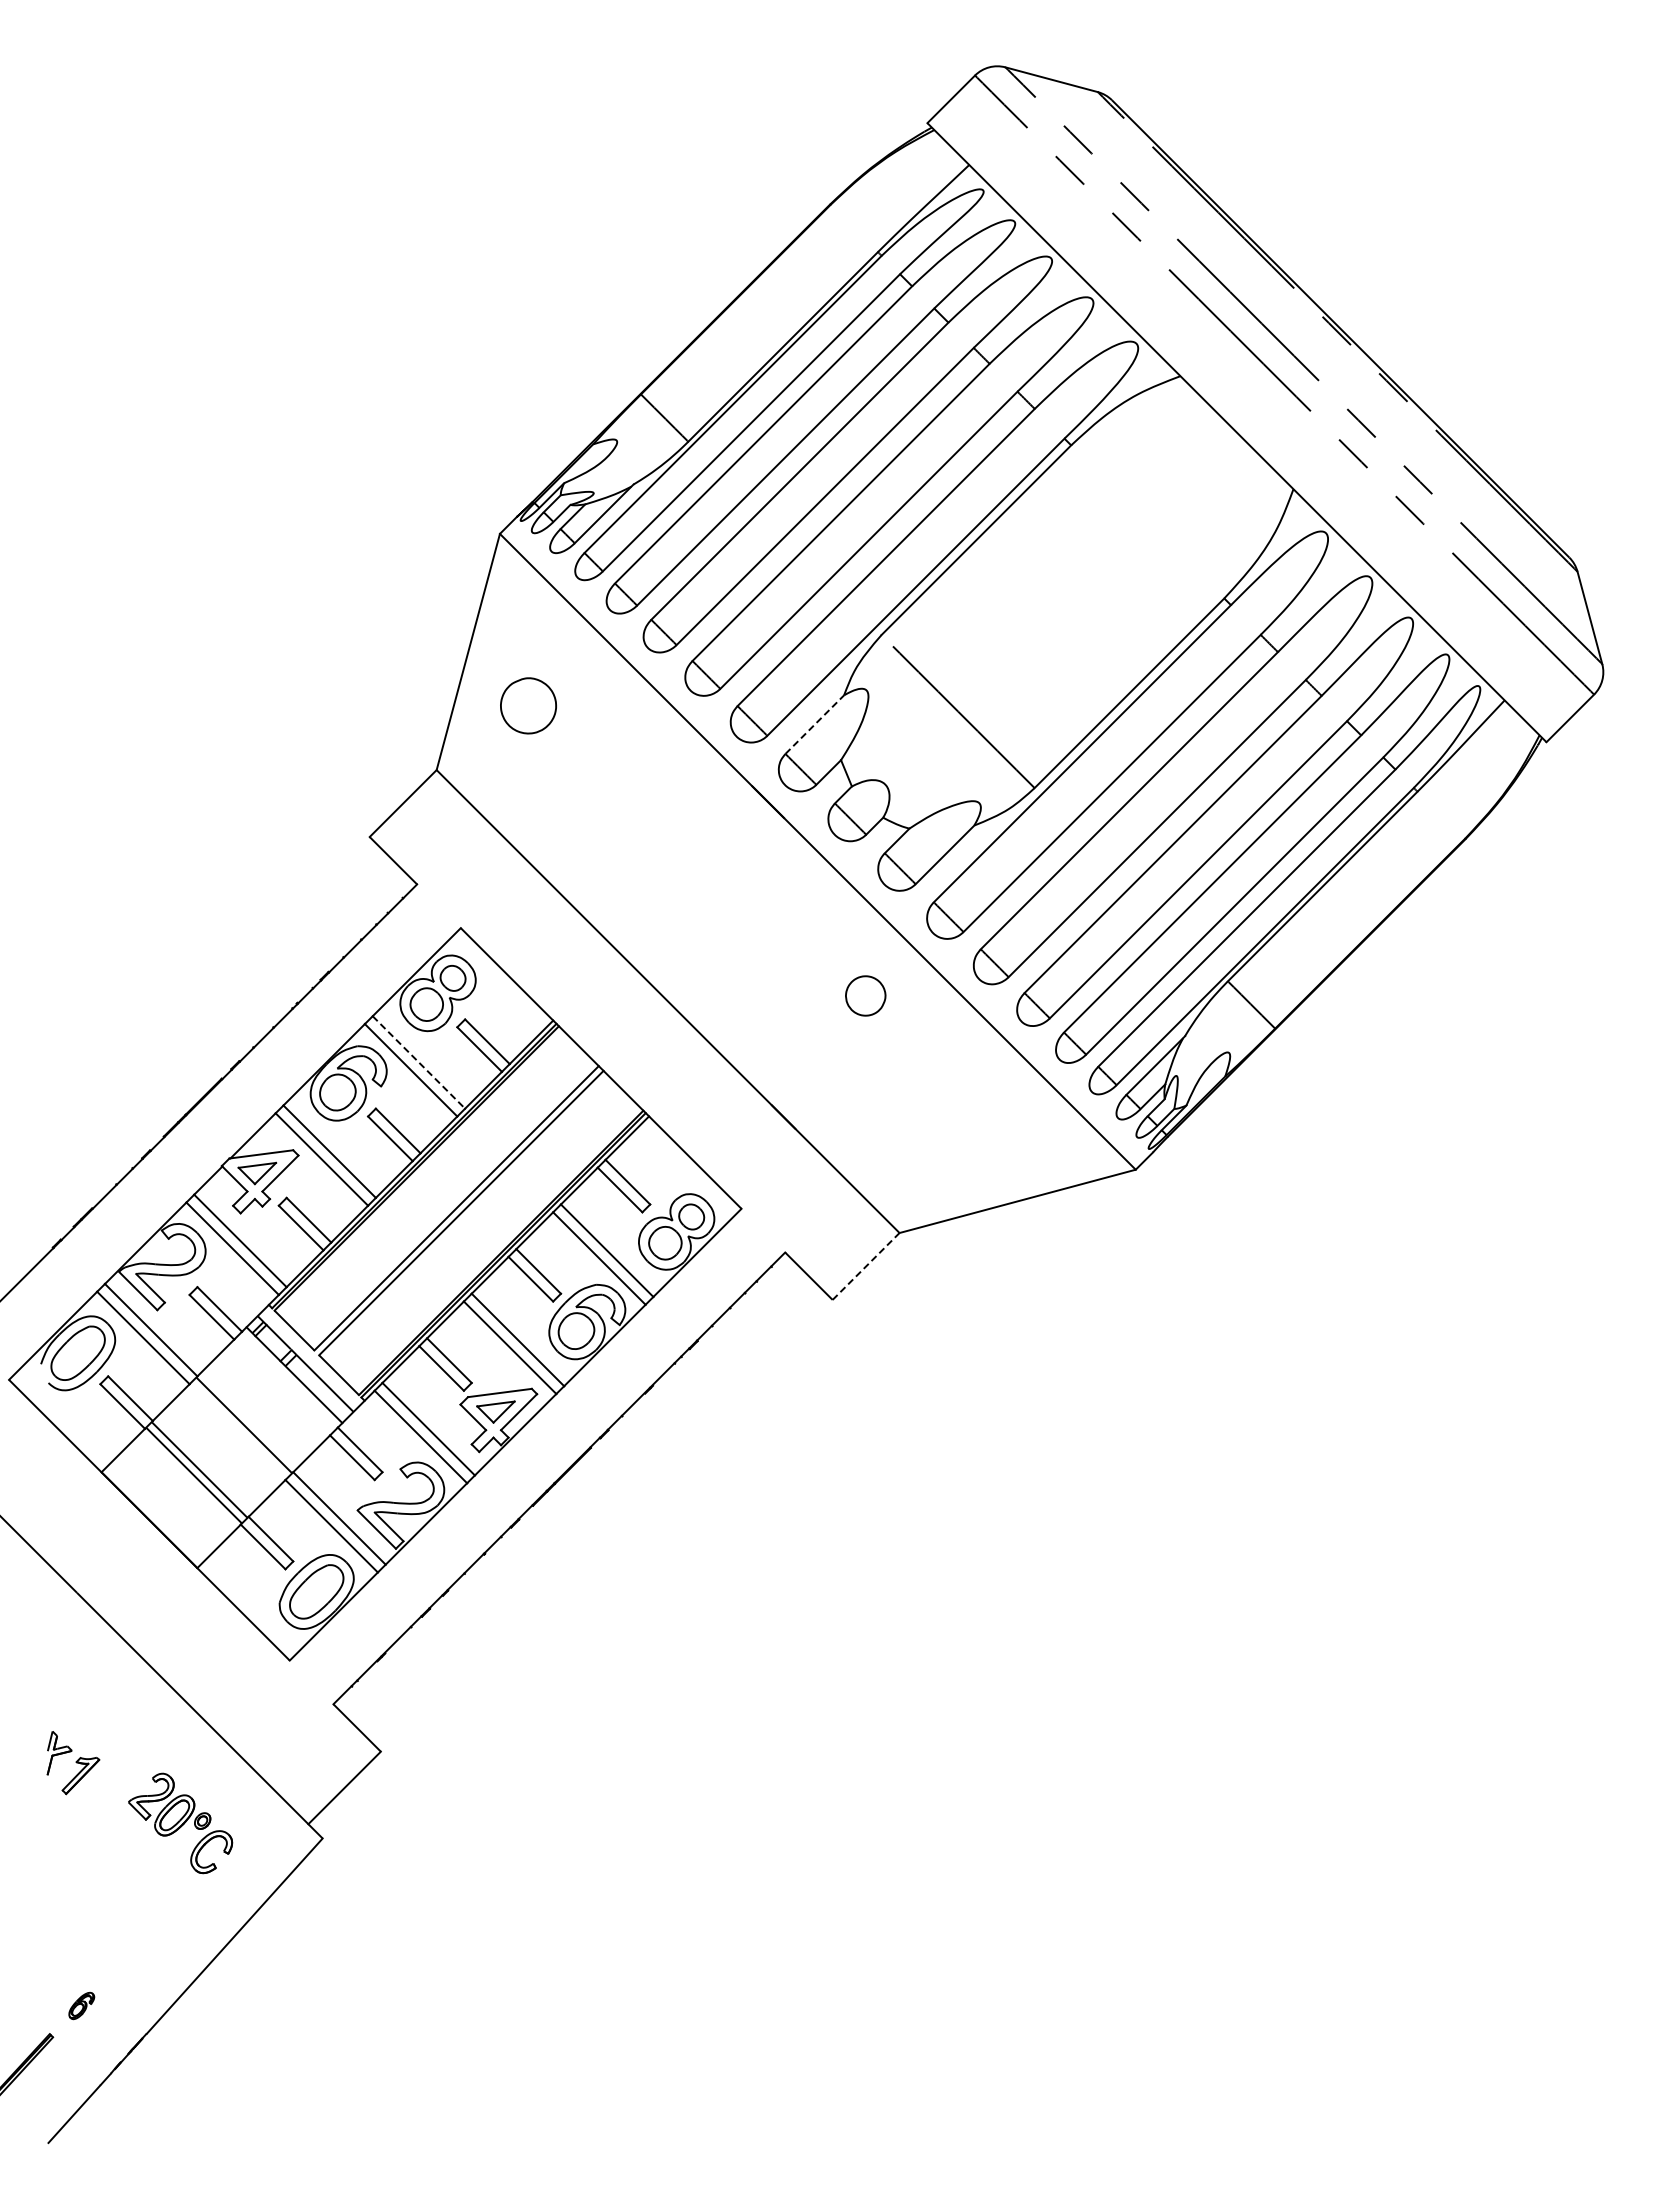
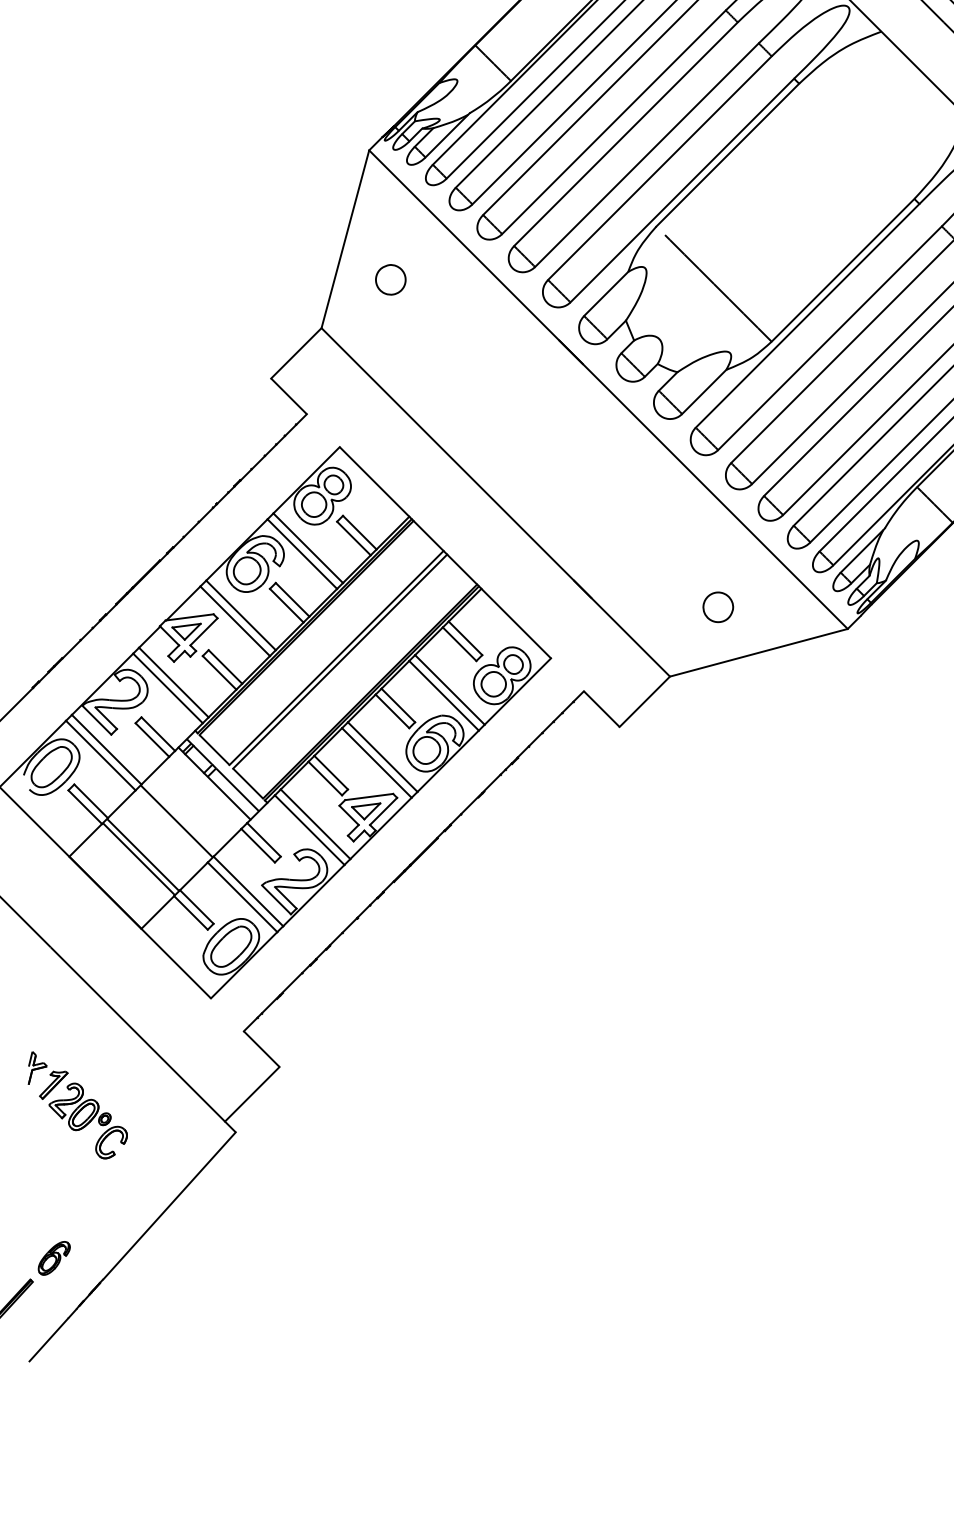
part: (528, 705) -> (390, 279), size x0.71
line: (815, 724) -> (606, 293), dashed -> solid
part: (865, 995) -> (718, 606), moved
line: (419, 1062) -> (308, 548), dashed -> solid
line: (866, 1266) -> (645, 701), dashed -> solid
part: (180, 1823) -> (88, 1121), moved
part: (81, 2005) -> (54, 1258), size x1.67

